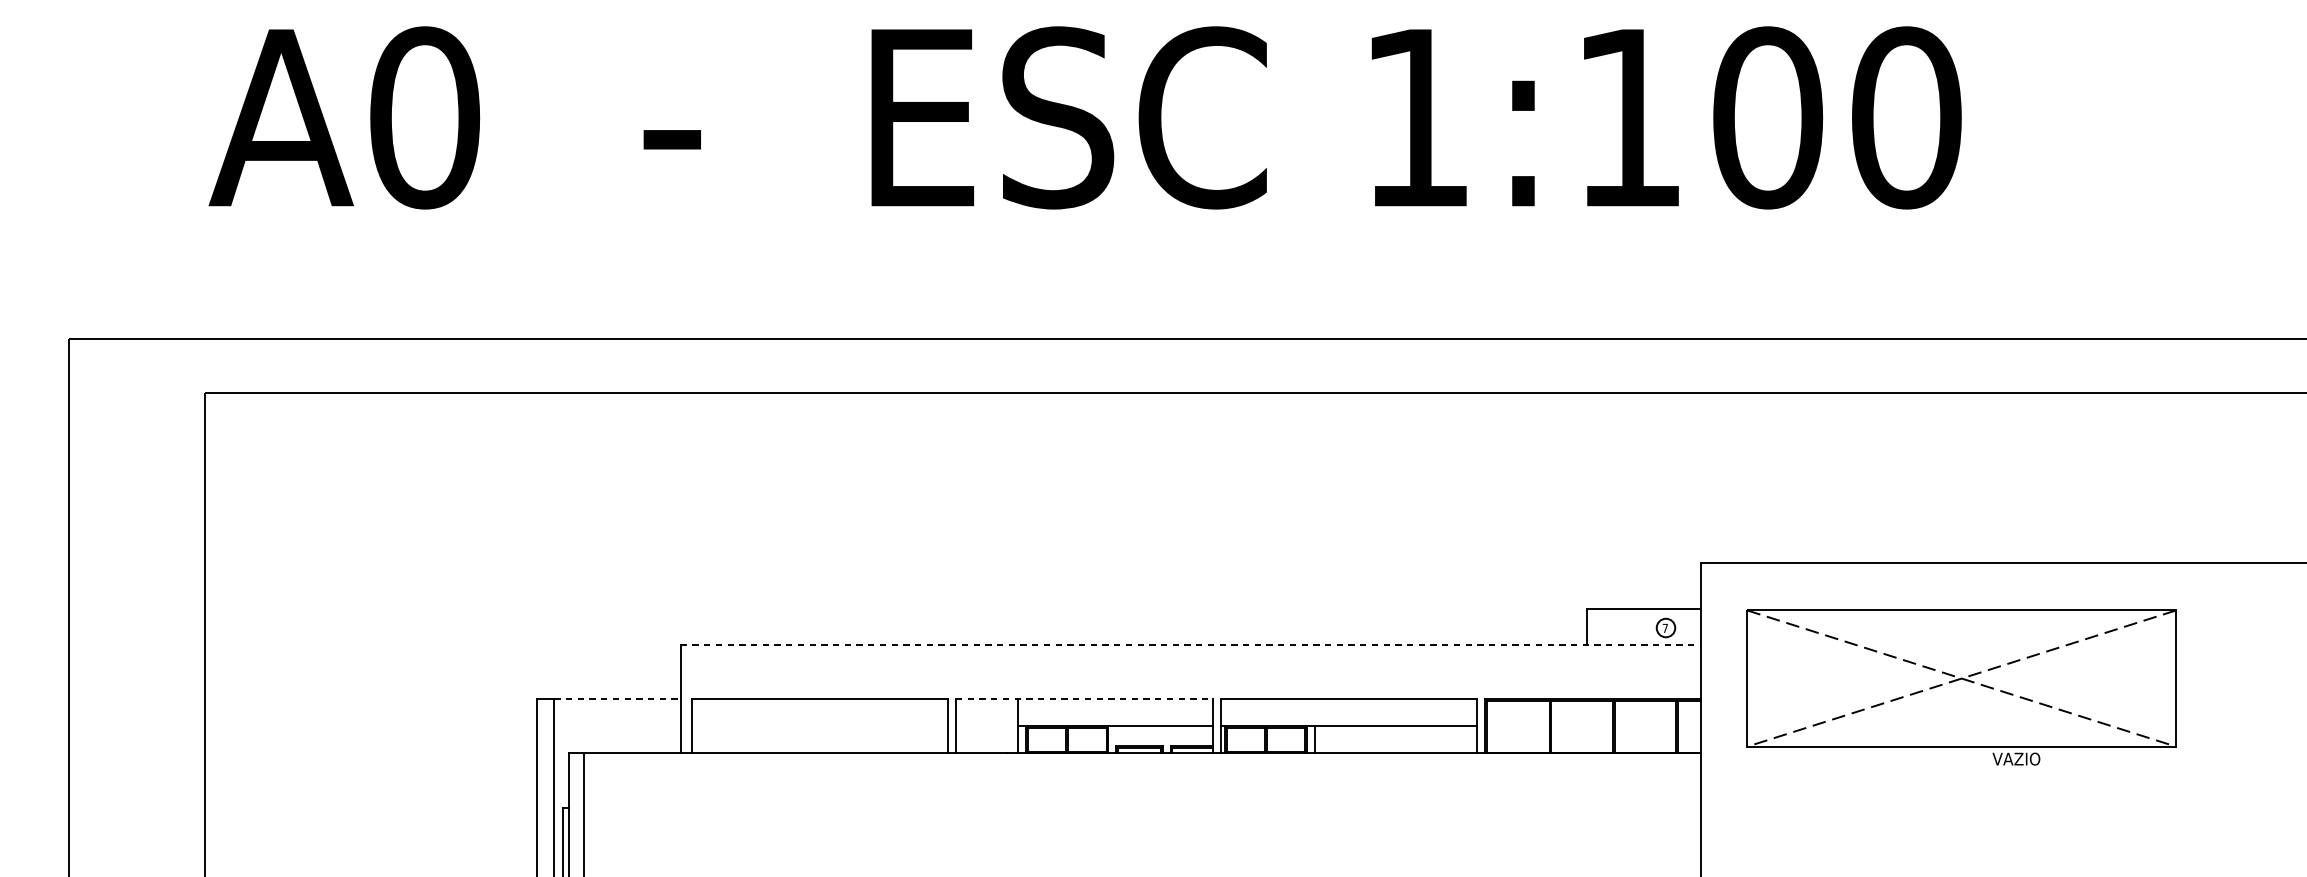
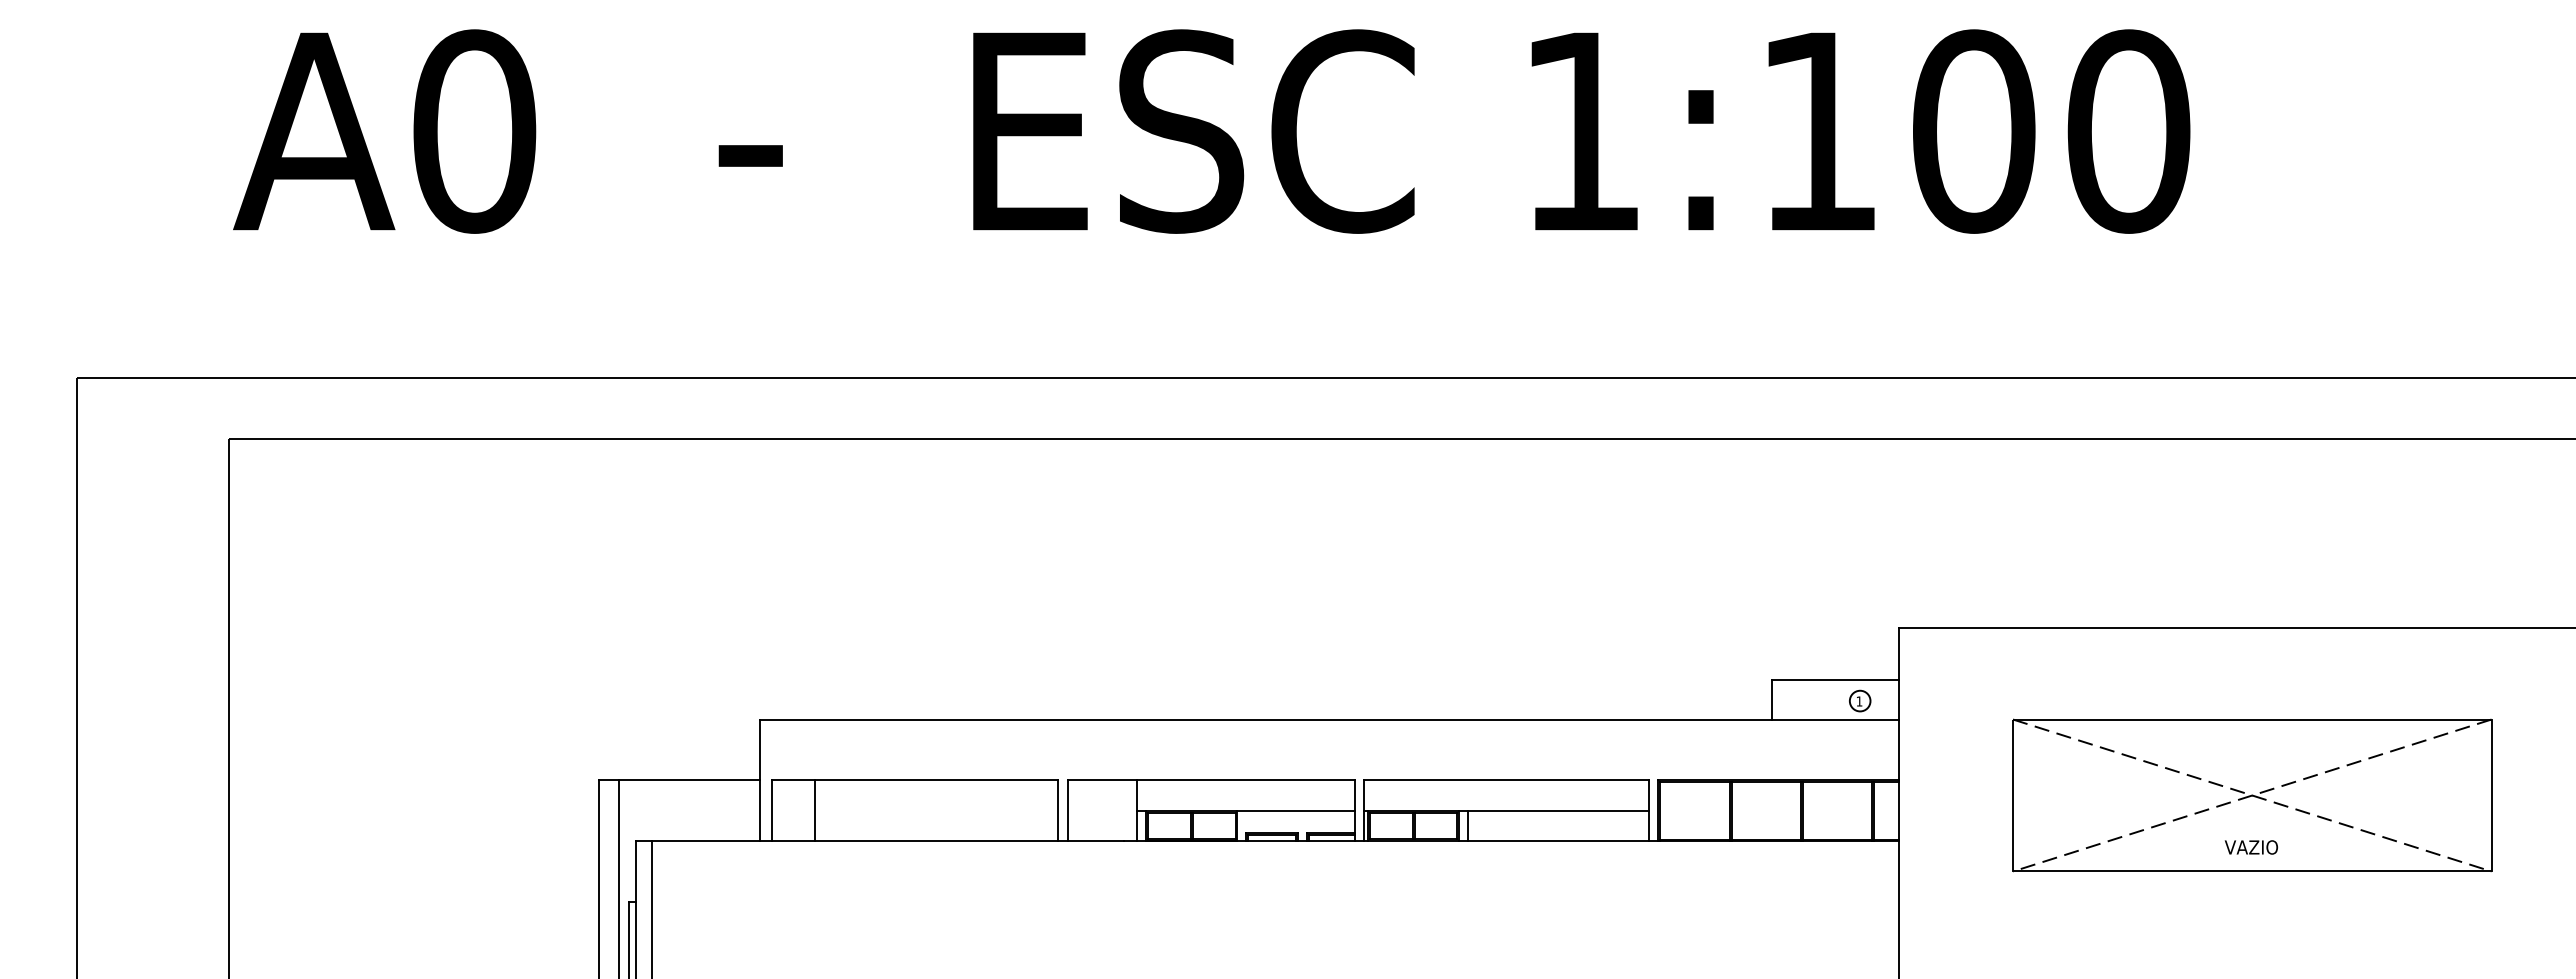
text: (1665, 628) -> (1859, 701), 7 -> 1
line: (1190, 644) -> (1329, 719), dashed -> solid
part: (1961, 678) -> (2252, 795), moved
line: (617, 699) -> (689, 780), dashed -> solid
line: (1084, 699) -> (1211, 780), dashed -> solid
line: (729, 726) -> (814, 810), added

